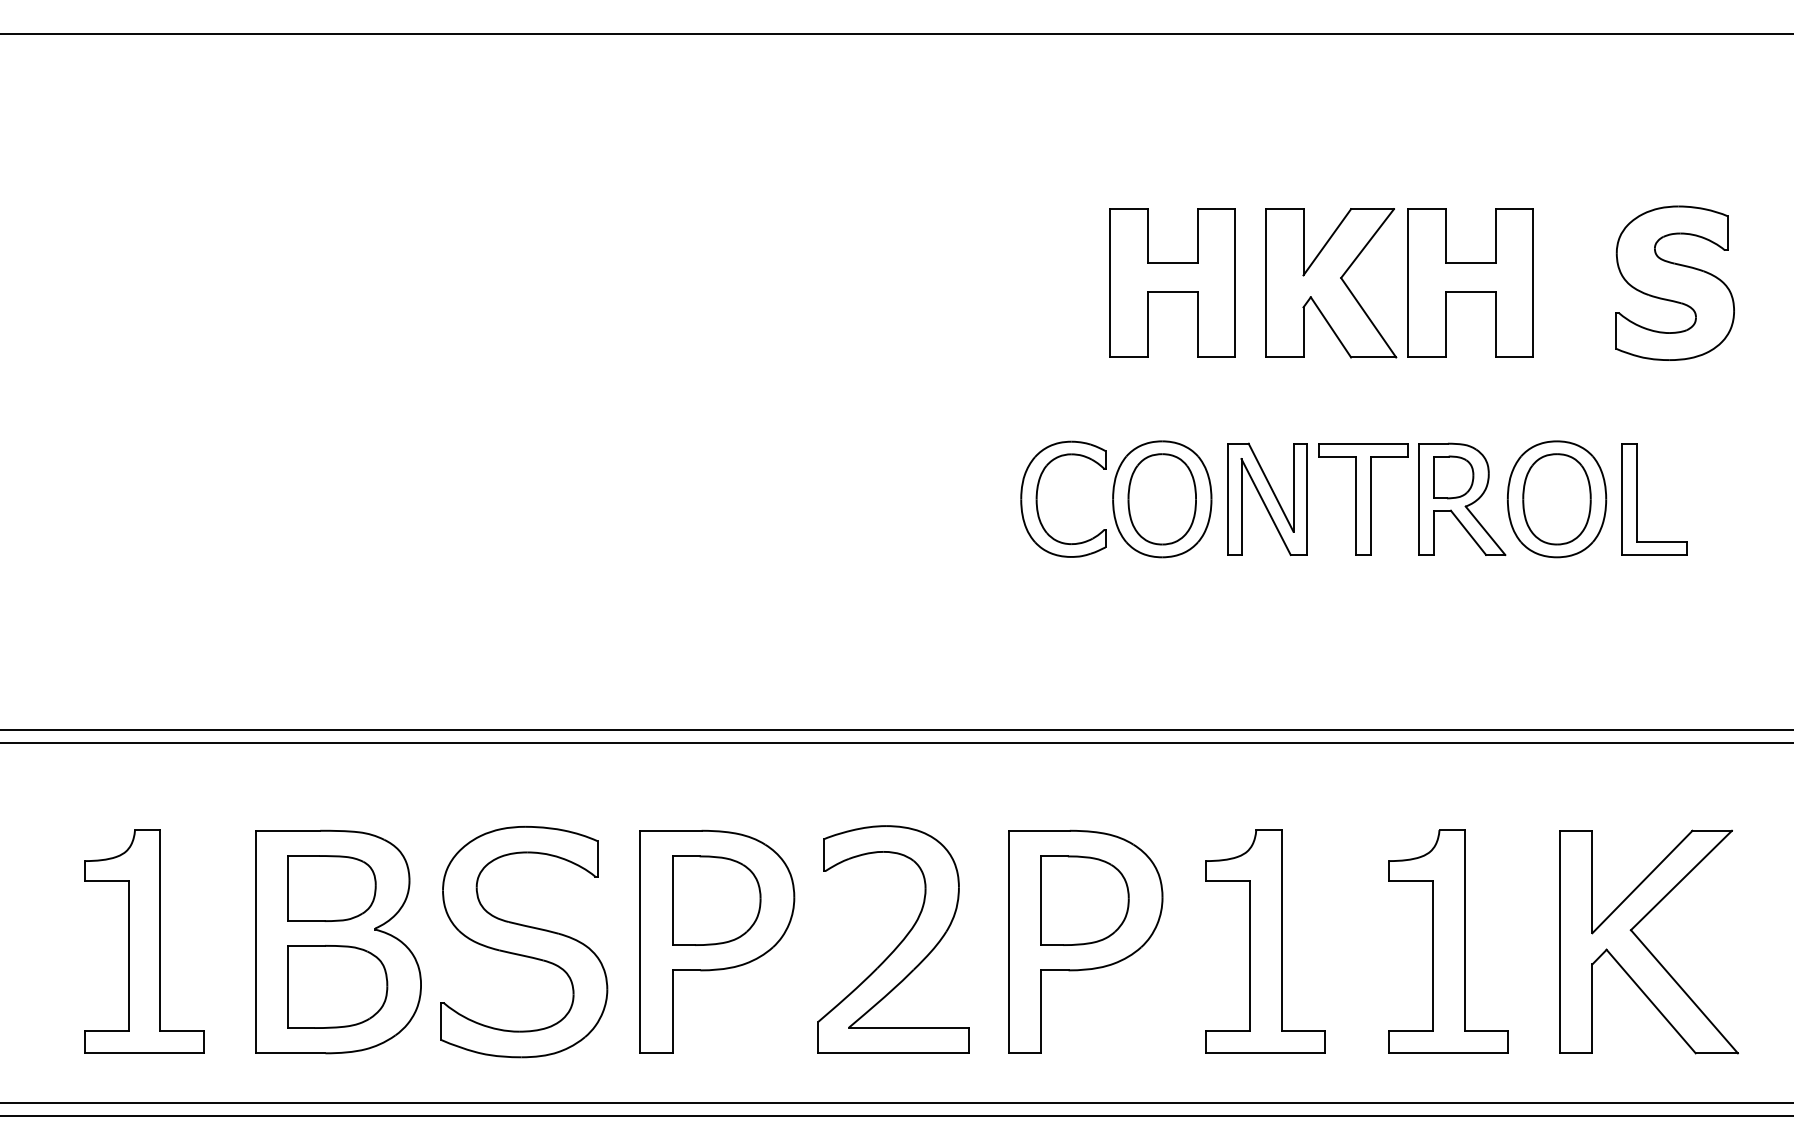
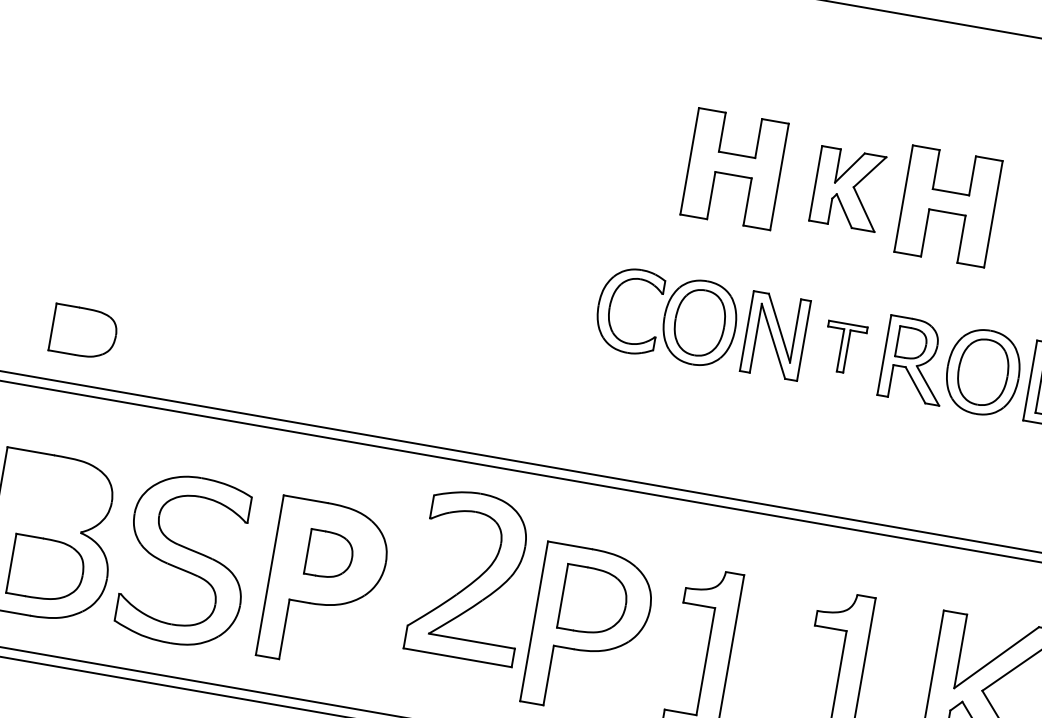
part: (1331, 283) -> (848, 189), size x0.7
part: (1363, 499) -> (844, 348), size x0.6
part: (331, 888) -> (83, 332), moved
part: (716, 900) -> (329, 554), size x0.7
part: (899, 942) -> (475, 578), moved

